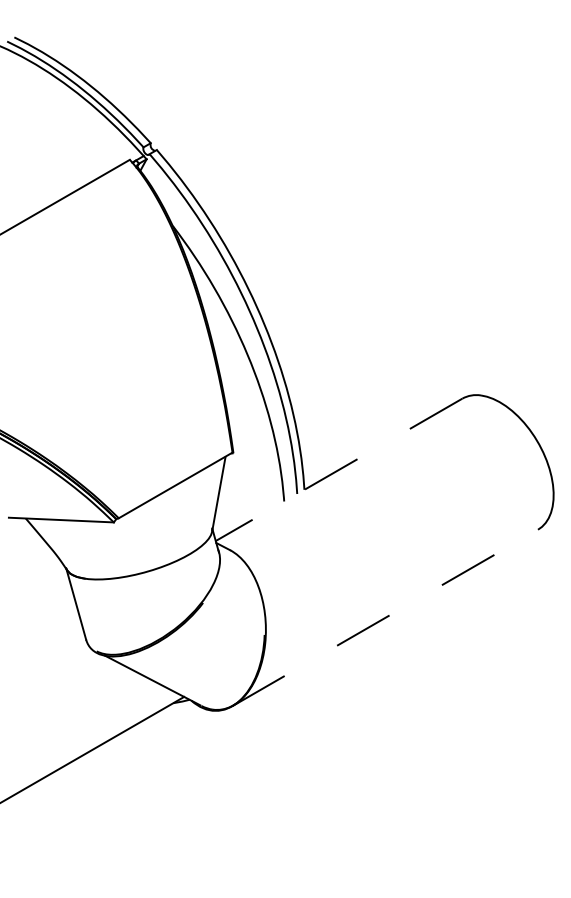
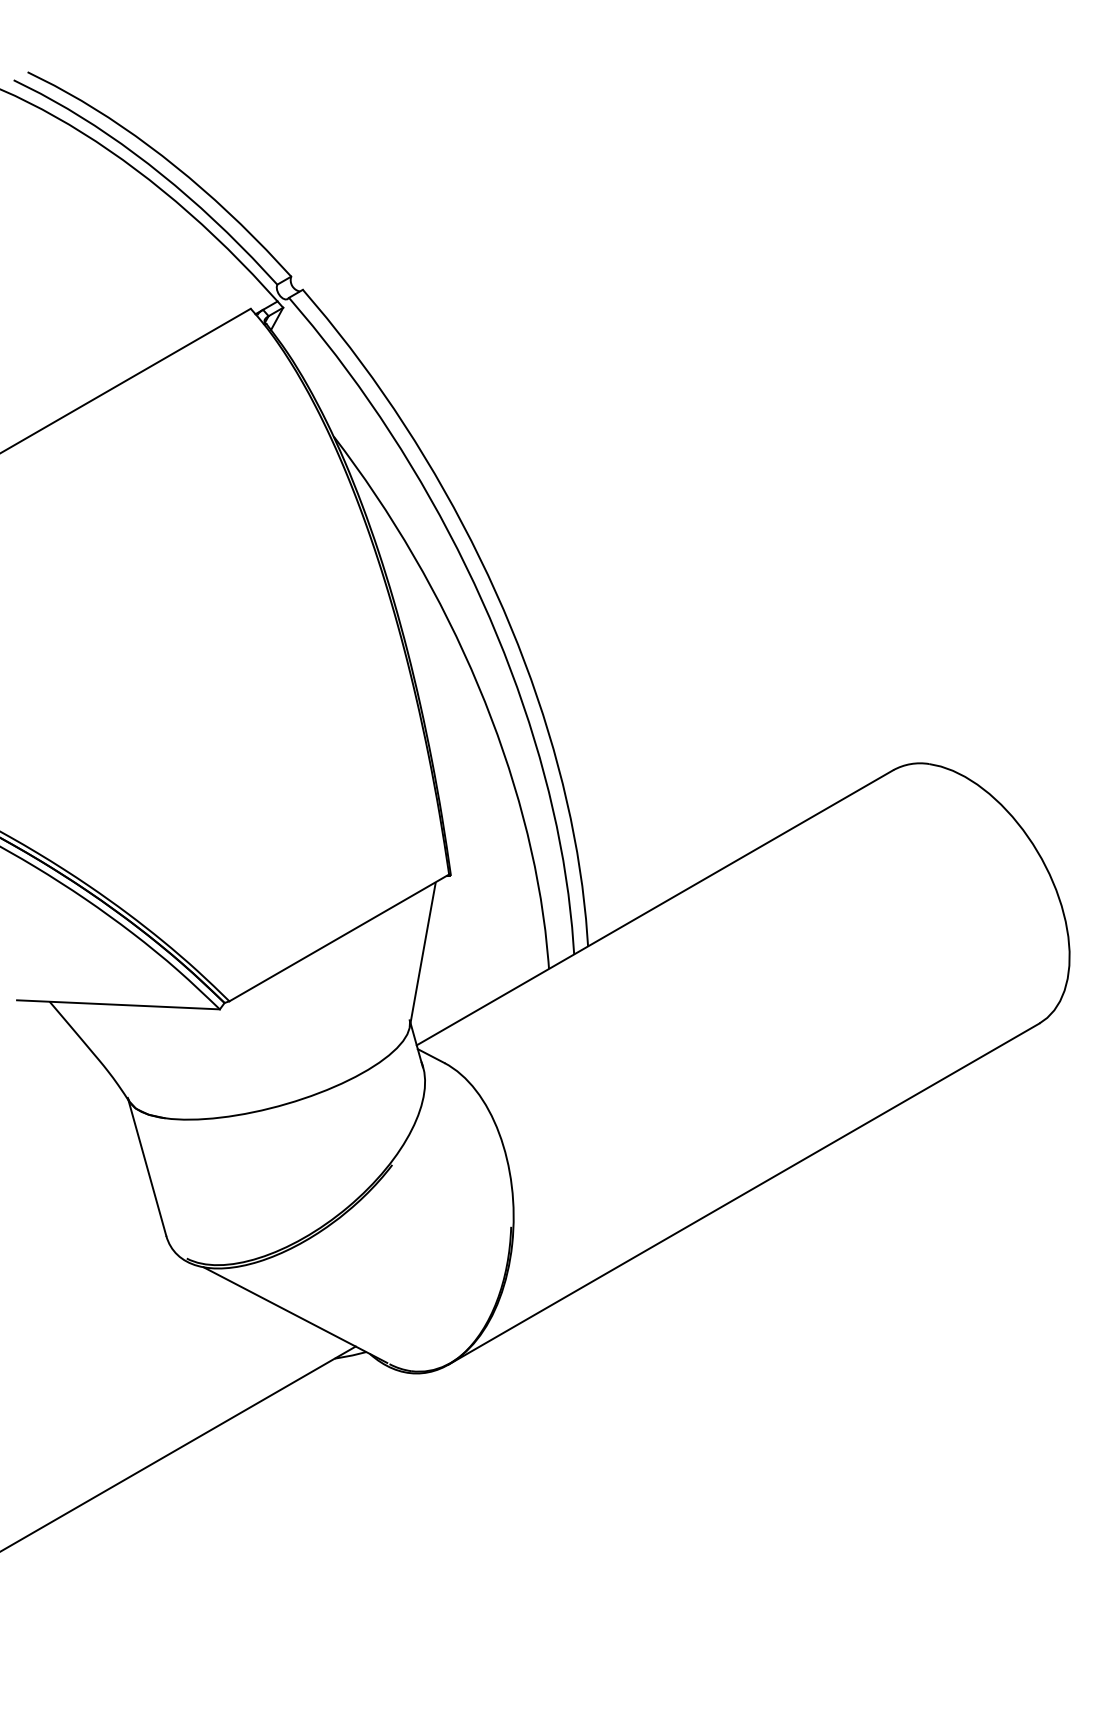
line: (338, 470) -> (653, 909), dashed -> solid
line: (385, 618) -> (744, 1195), dashed -> solid

